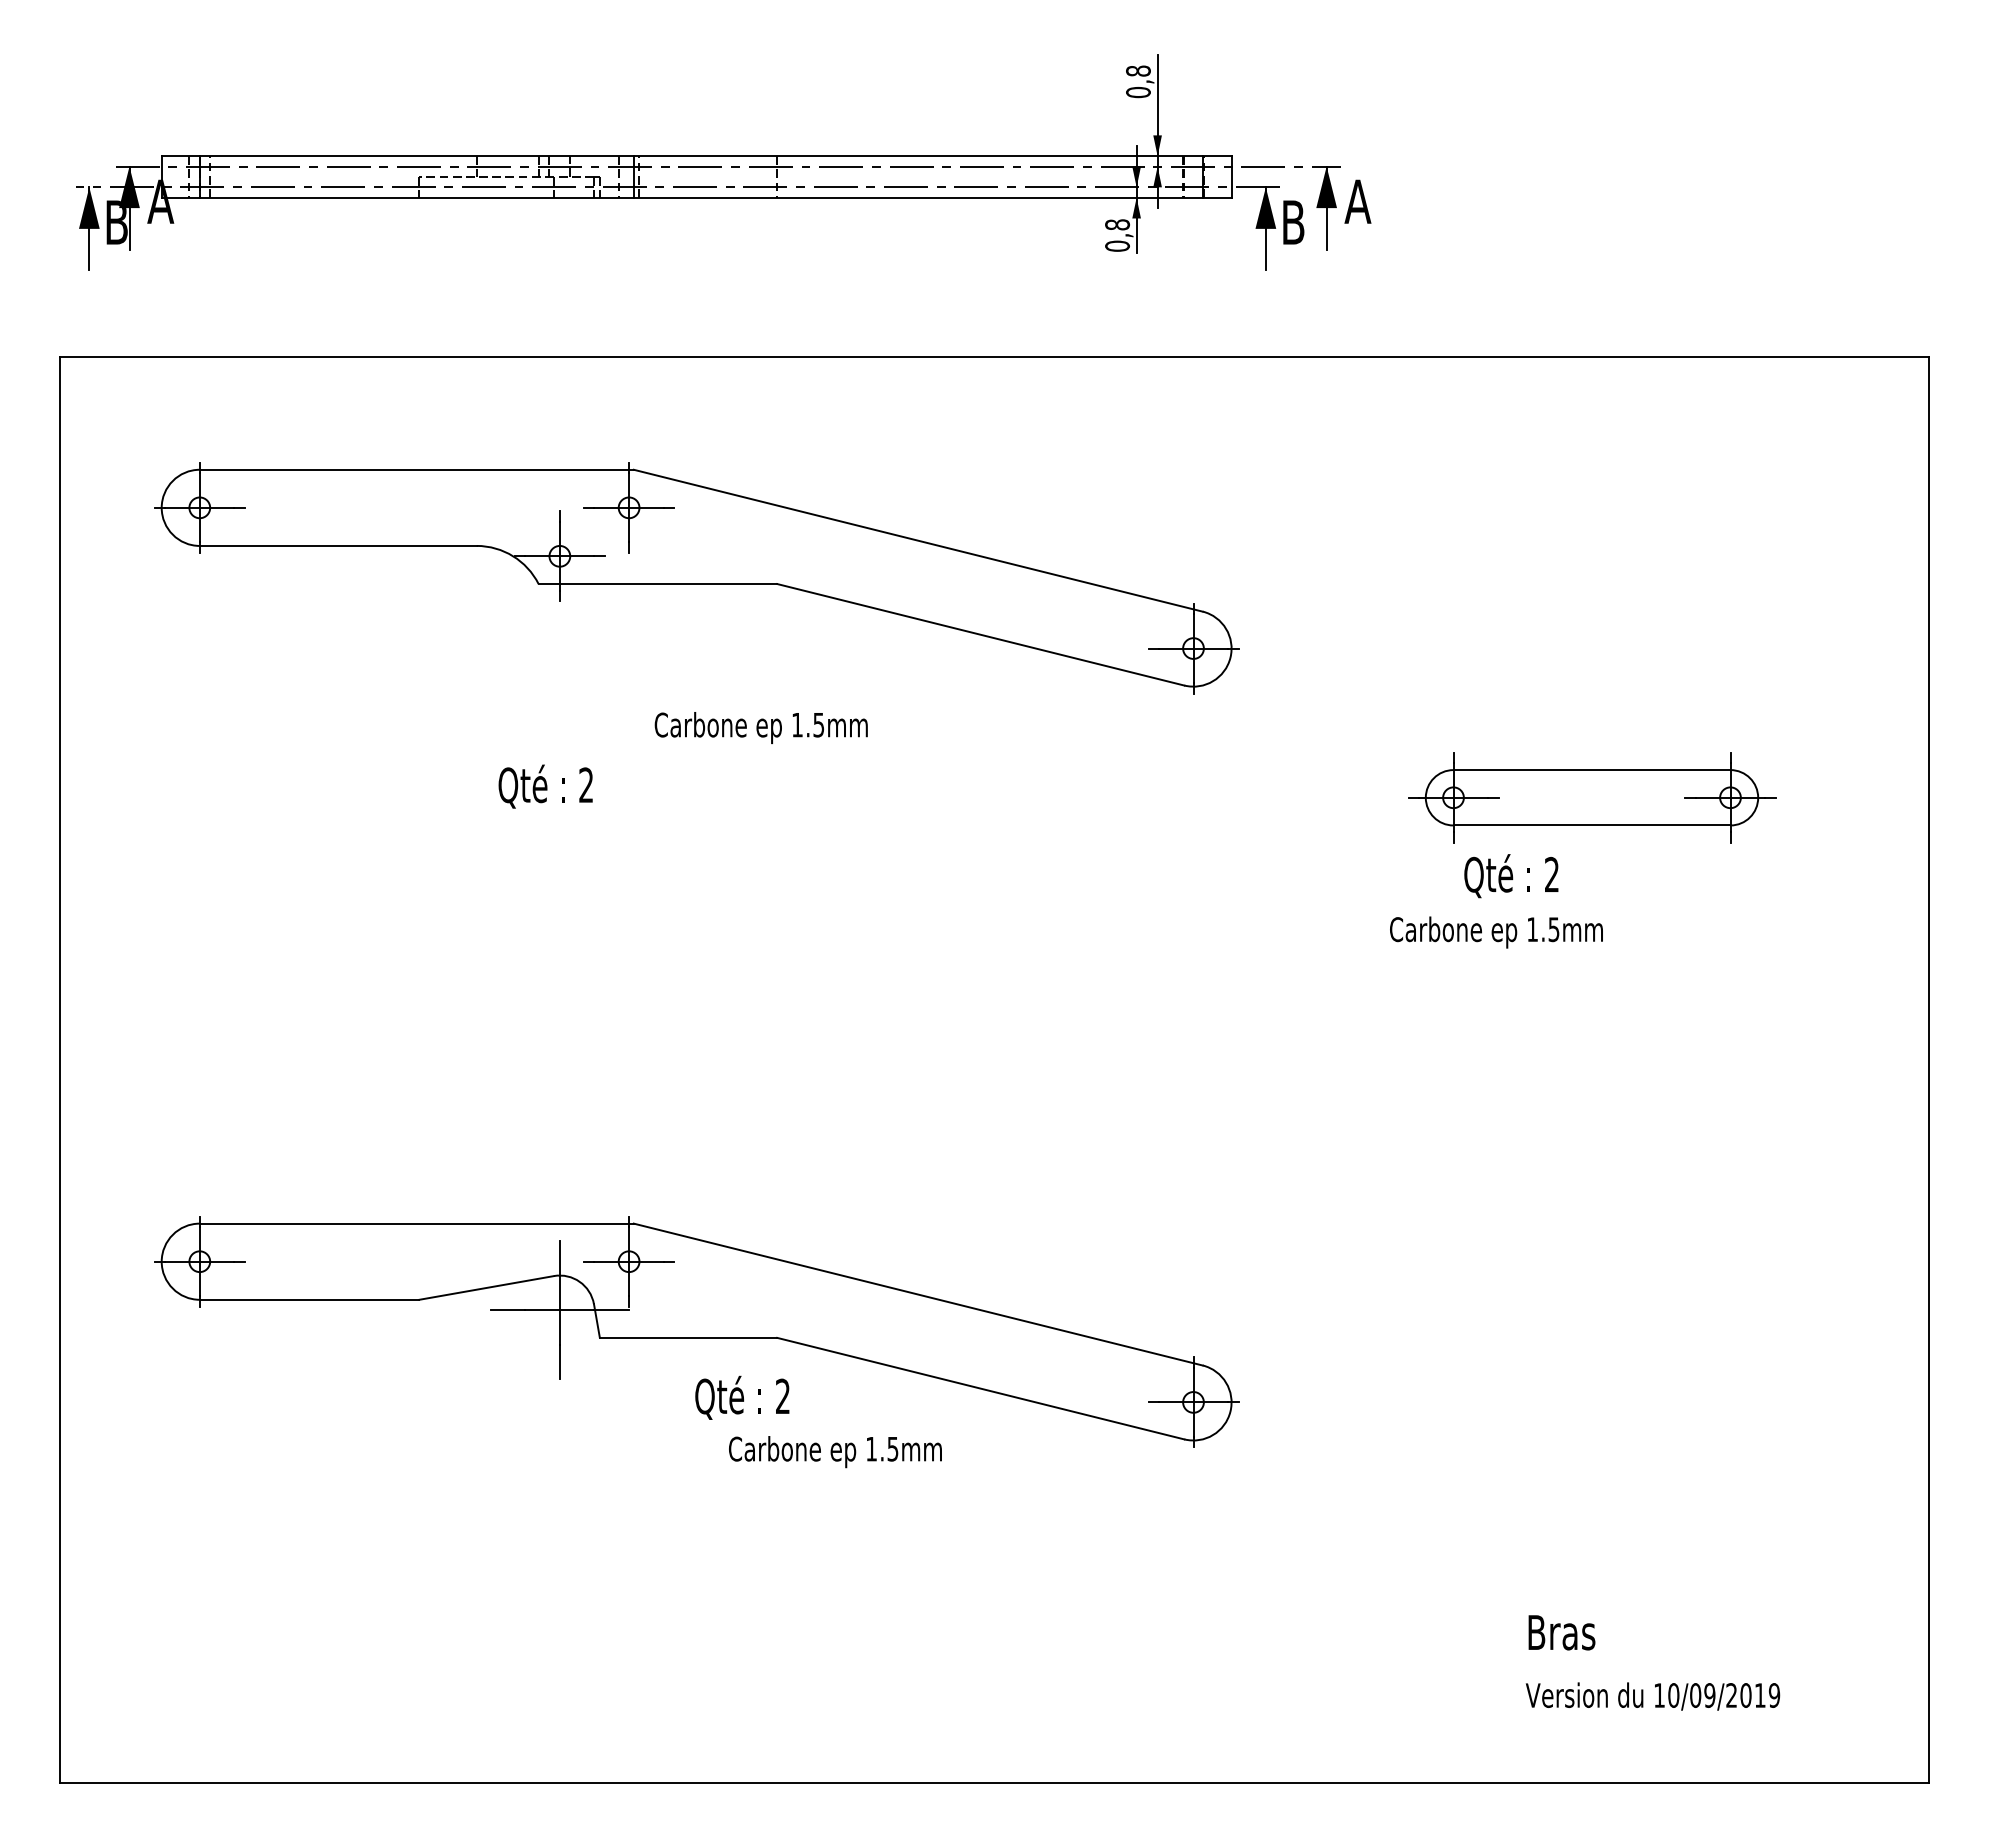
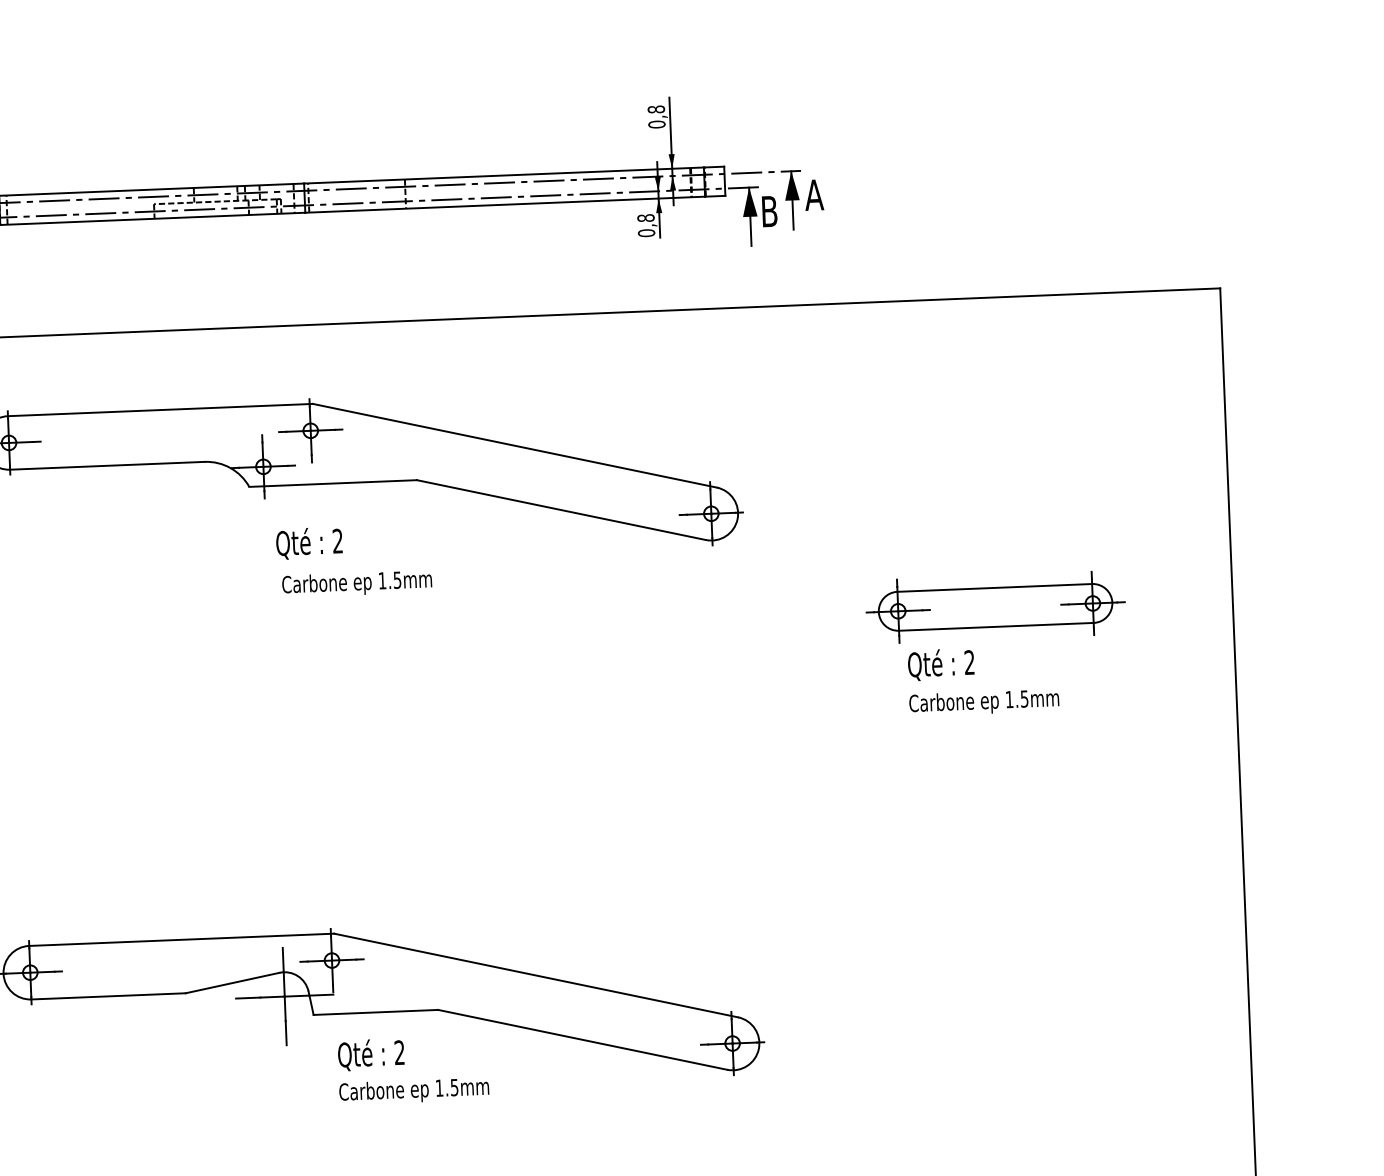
text: (760, 727) -> (356, 583), moved
text: (545, 786) -> (309, 543), moved
text: (1496, 932) -> (984, 702), moved
text: (742, 1397) -> (371, 1054), moved
text: (835, 1452) -> (414, 1091), moved

